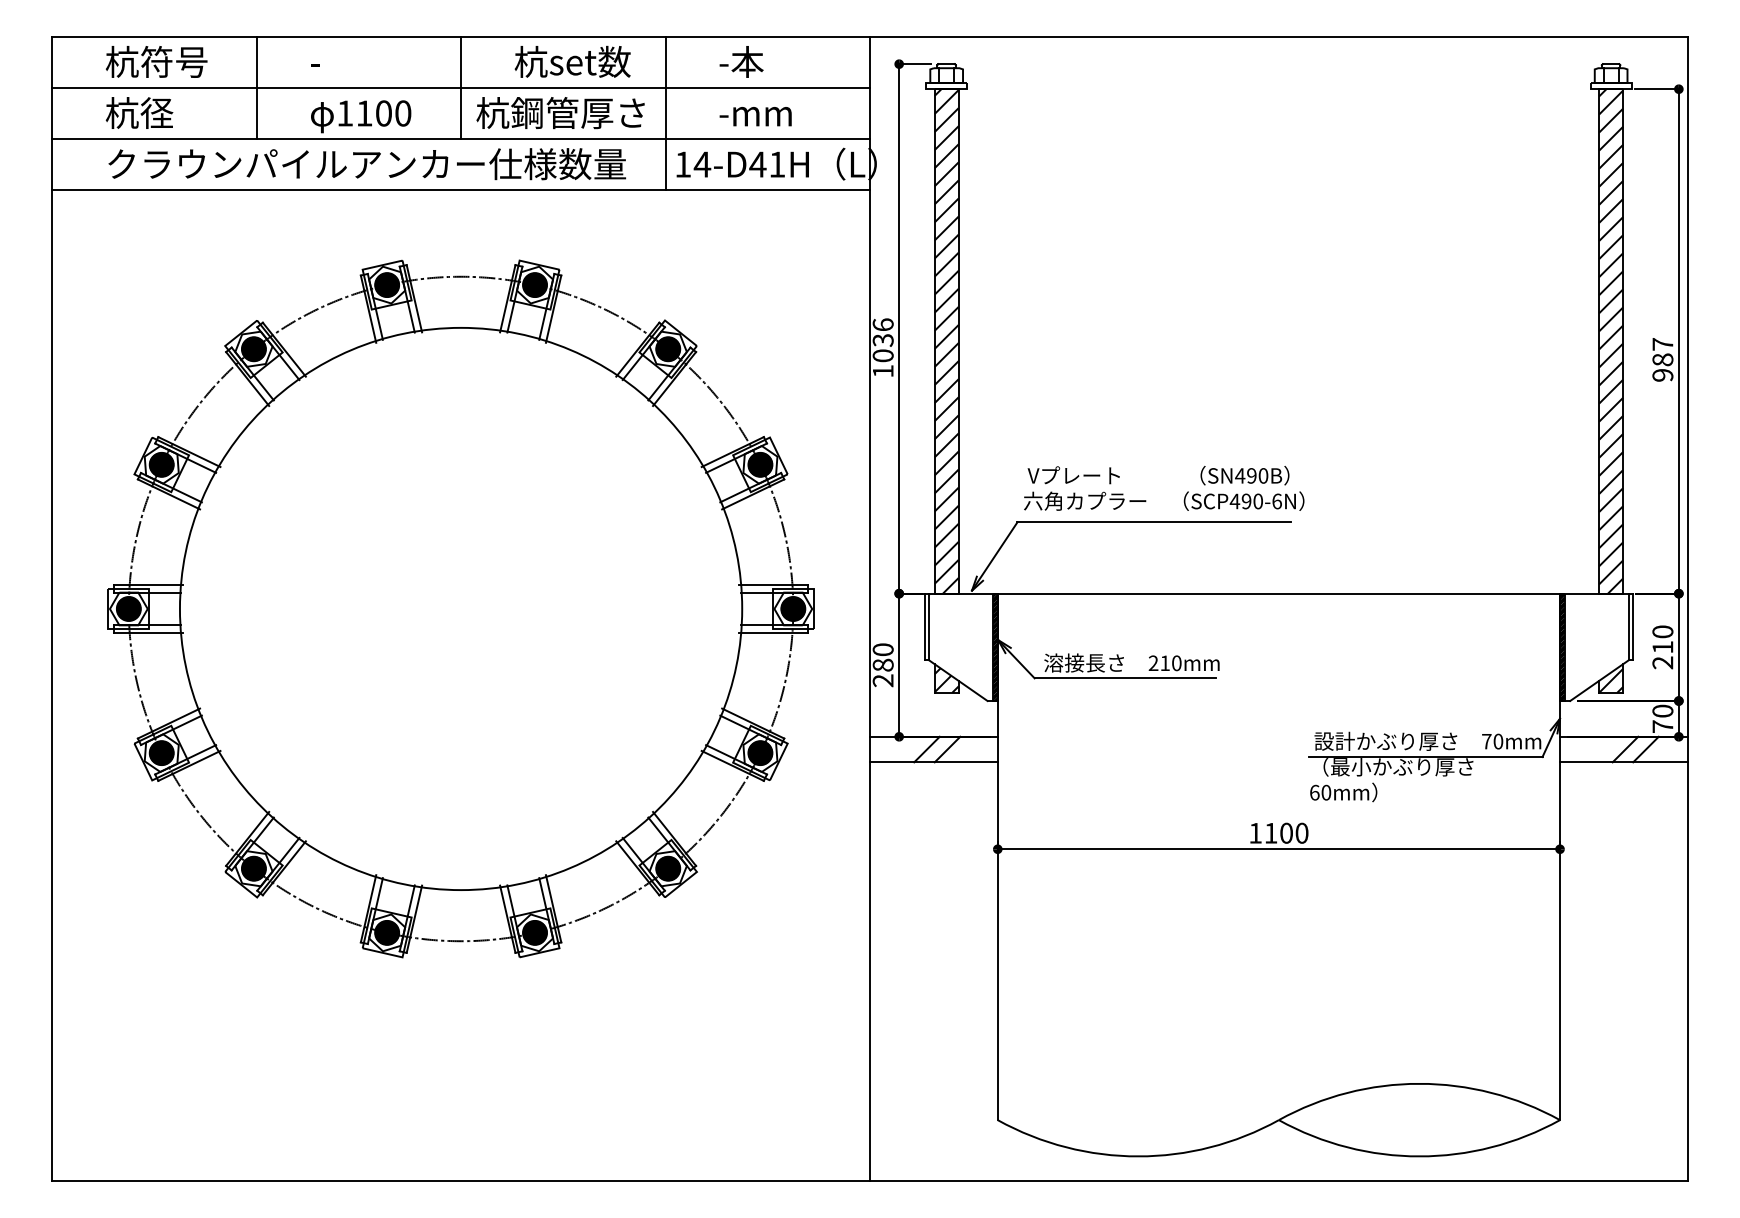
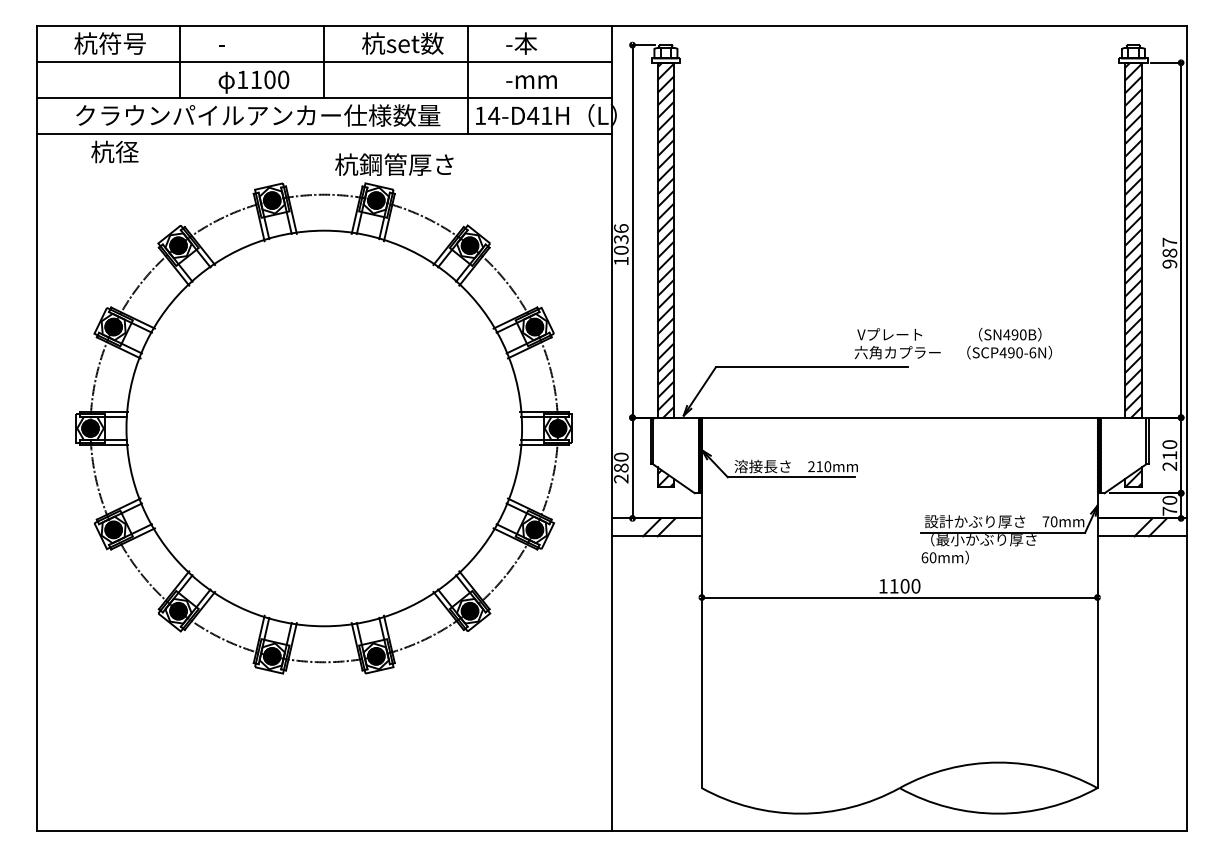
text: (139, 112) -> (114, 151), moved
text: (560, 113) -> (394, 165), moved
text: (1164, 488) -> (953, 343), moved

